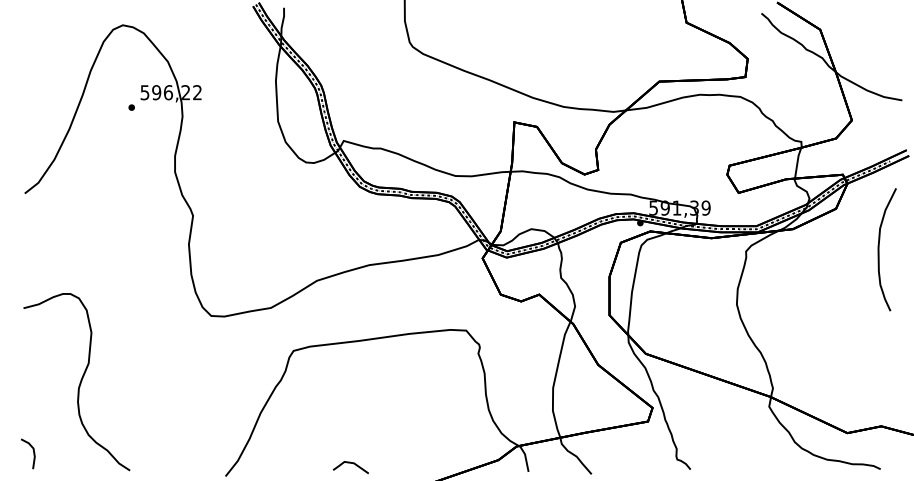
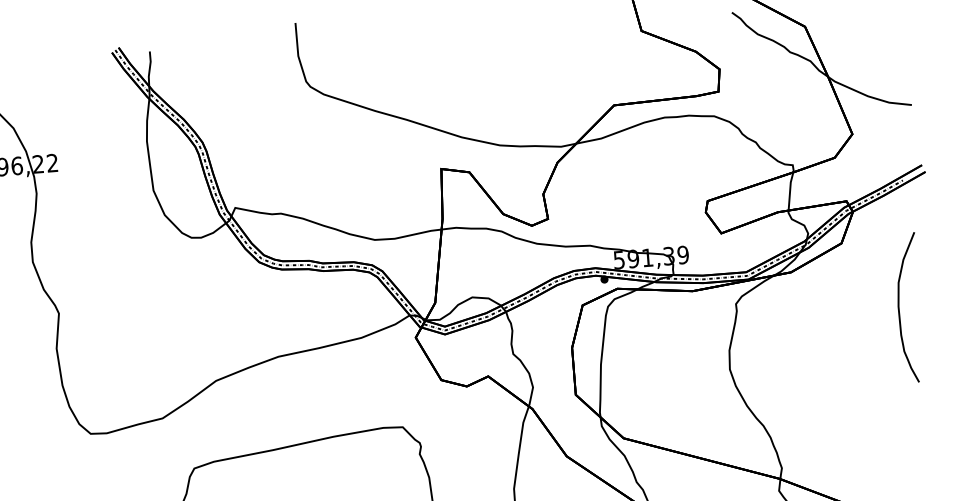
curve: (879, 249) -> (899, 308), moved

